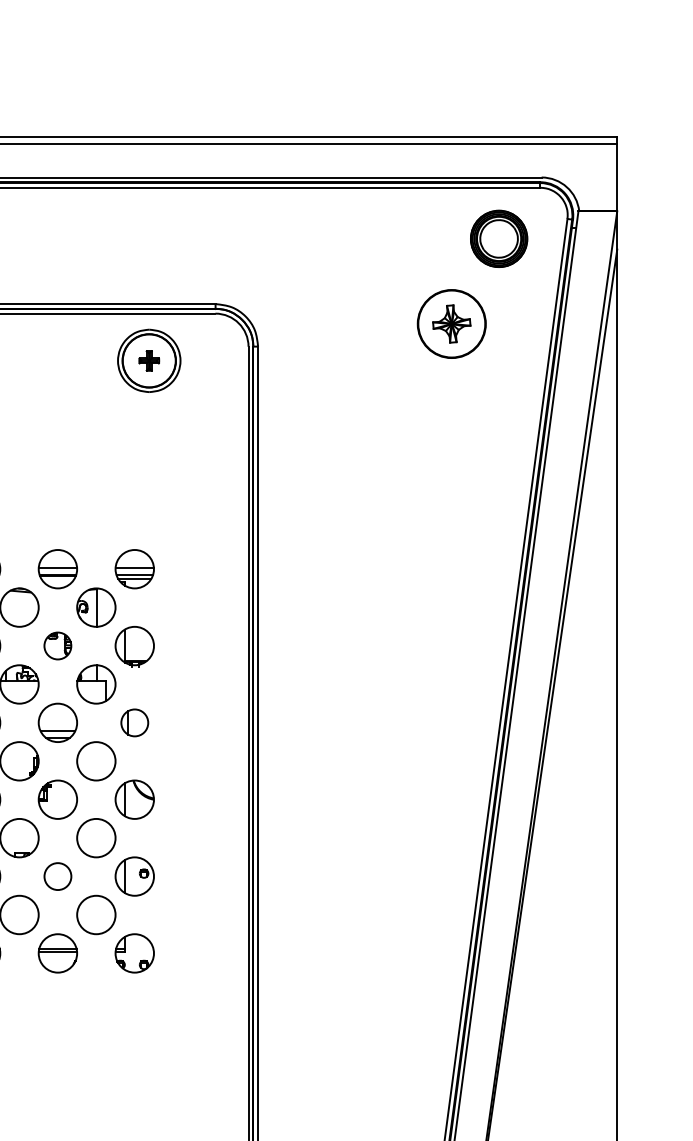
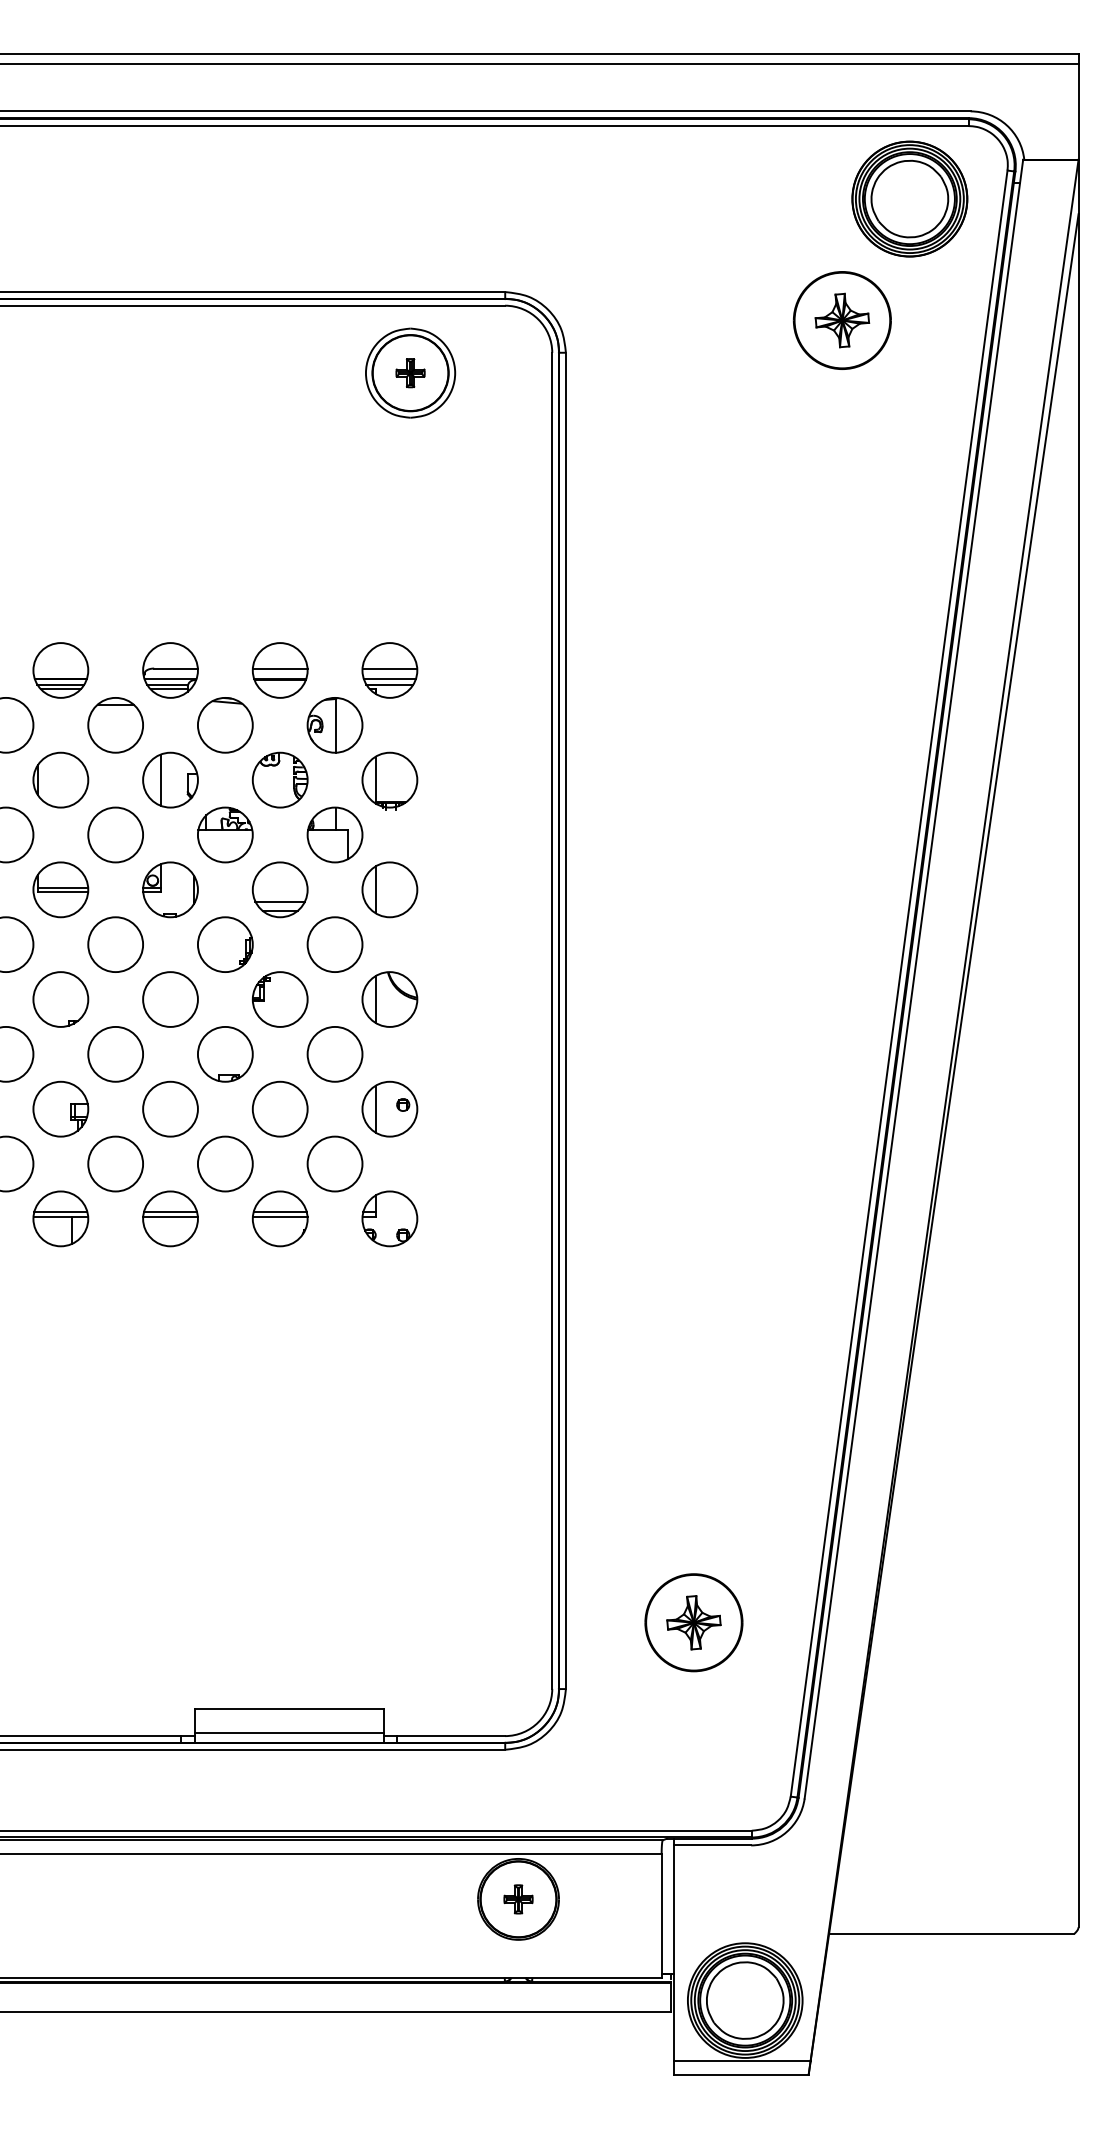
part: (498, 238) -> (909, 198), size x1.43
part: (57, 645) -> (279, 779), size x1.43
part: (134, 722) -> (389, 889), size x1.43
circle: (57, 876) -> (279, 1108), size x1.43

